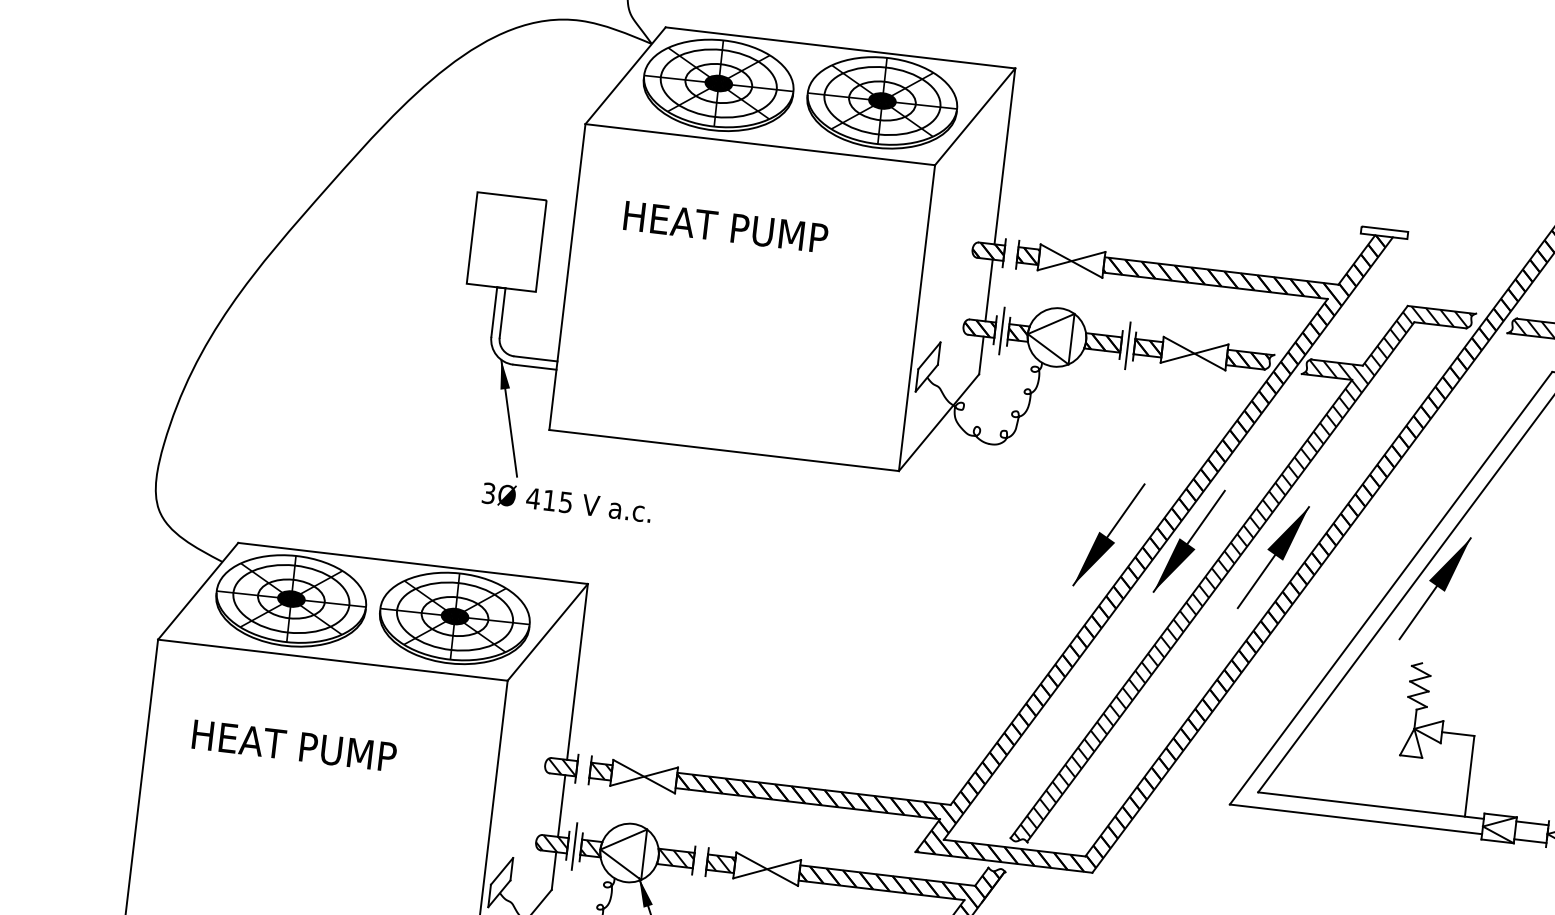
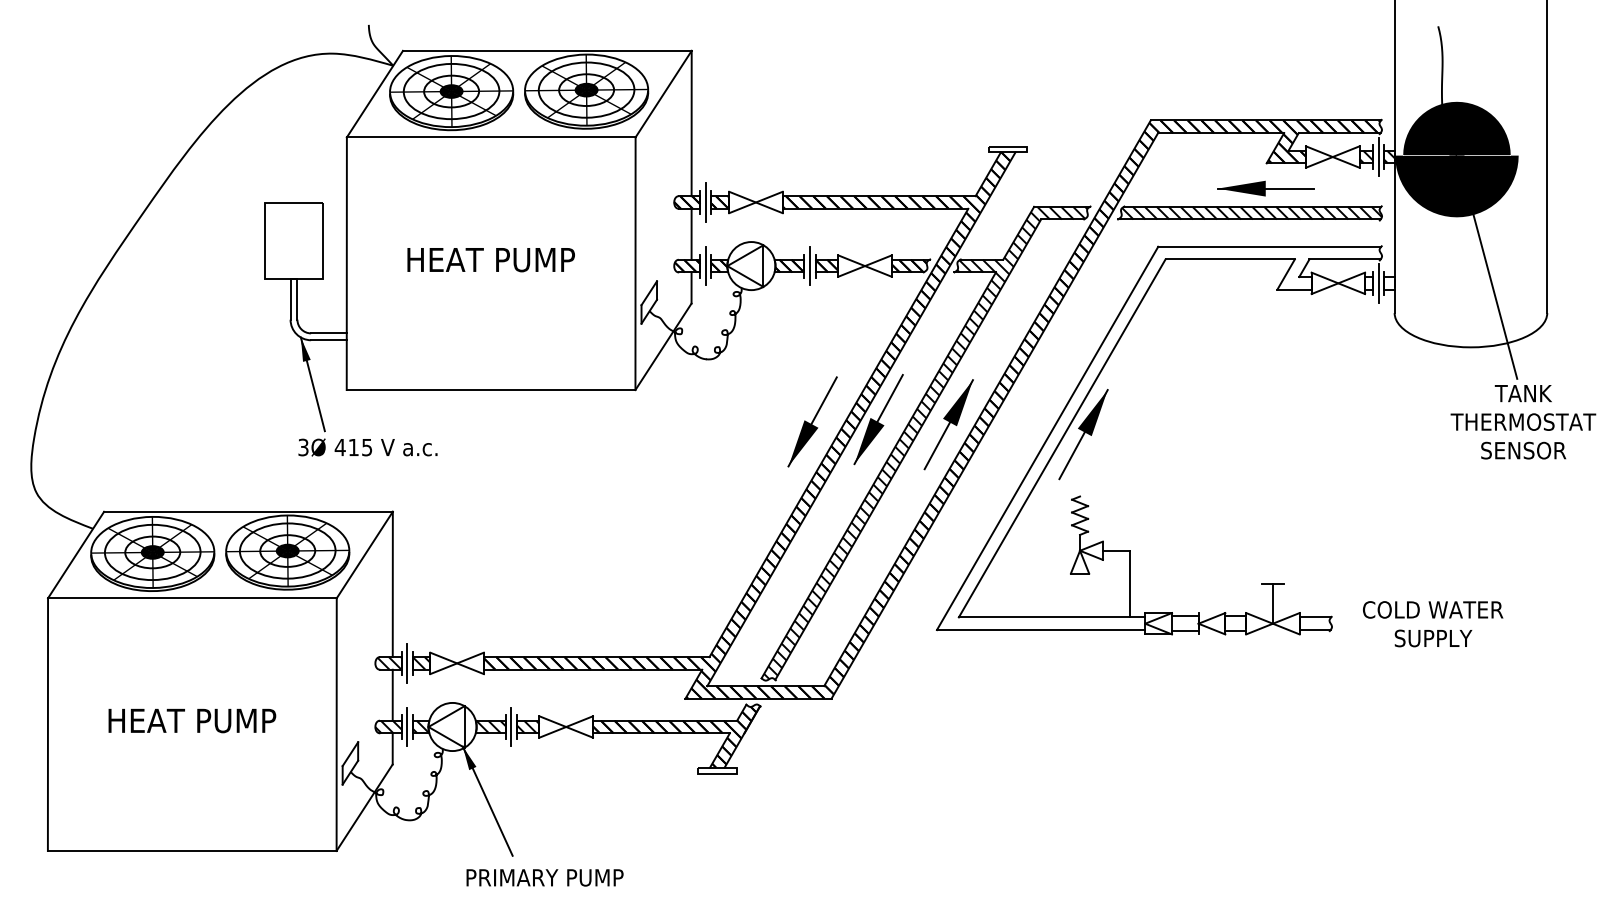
text: (725, 227) -> (490, 260), moved
line: (1010, 253) -> (705, 202), added
text: (294, 745) -> (192, 720), moved
line: (584, 769) -> (407, 663), added
line: (701, 860) -> (511, 726), added

